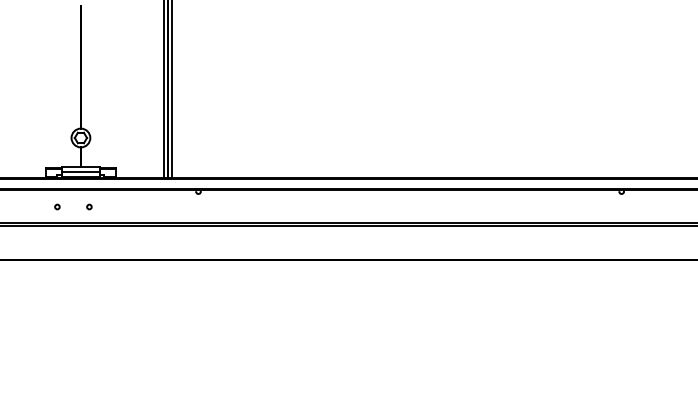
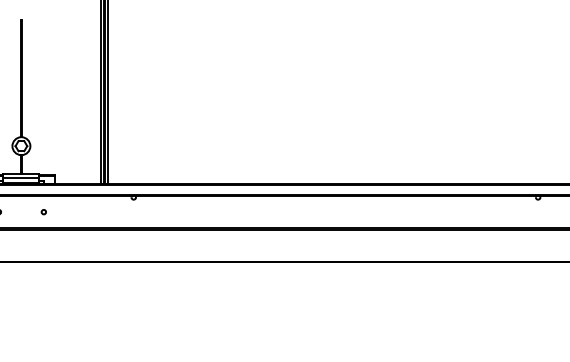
circle: (89, 206) -> (43, 211), moved

